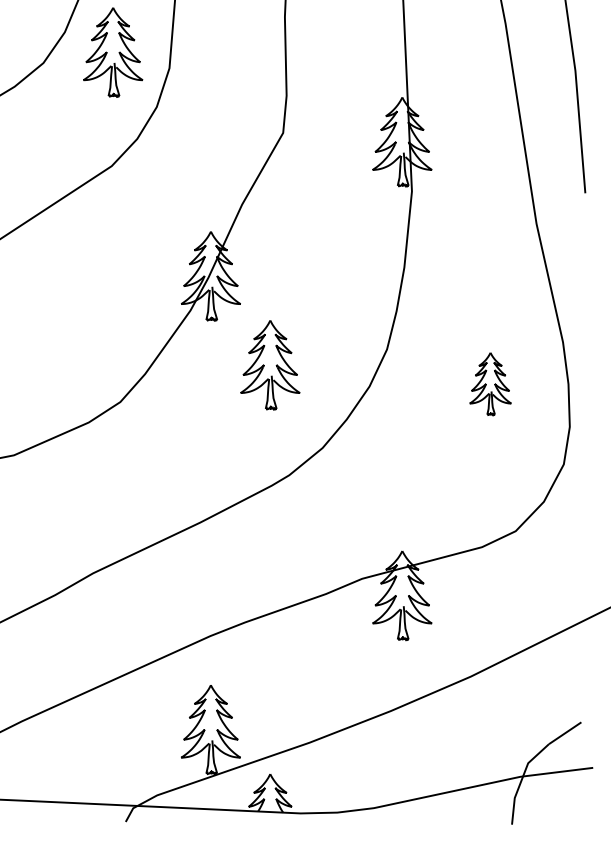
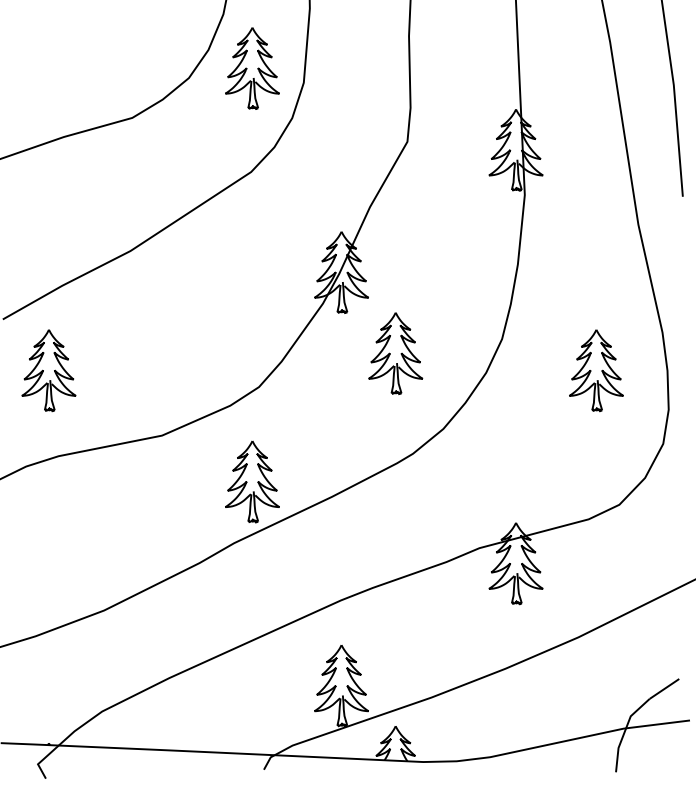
part: (490, 383) -> (596, 370), size x1.43
part: (113, 505) -> (252, 481), added

